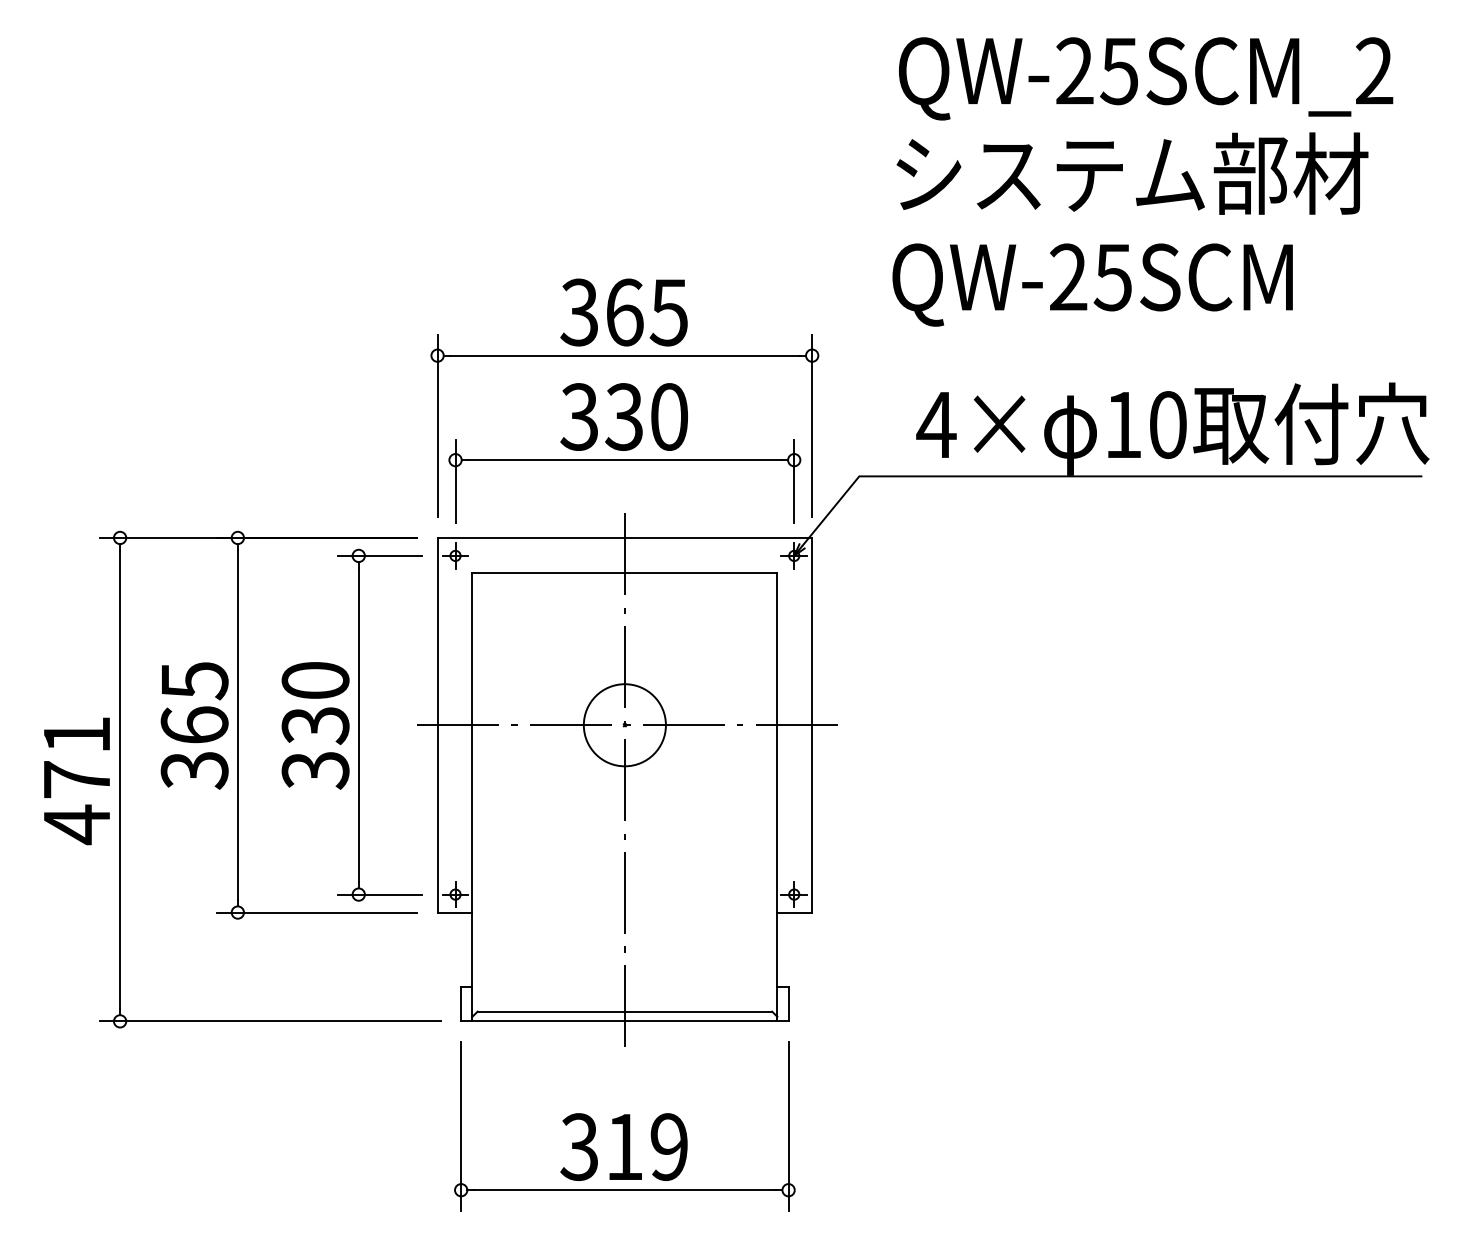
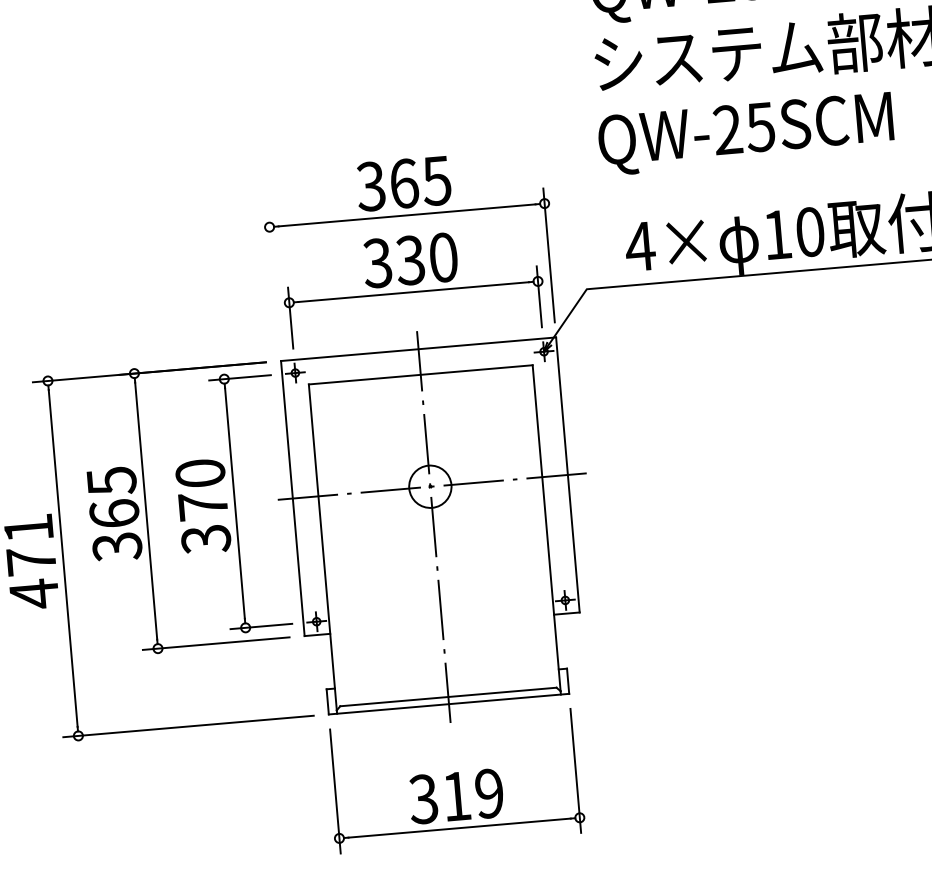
line: (437, 426) -> (273, 279), removed
text: (315, 725) -> (203, 506), 330 -> 370
circle: (624, 725) -> (430, 486), size x0.7

